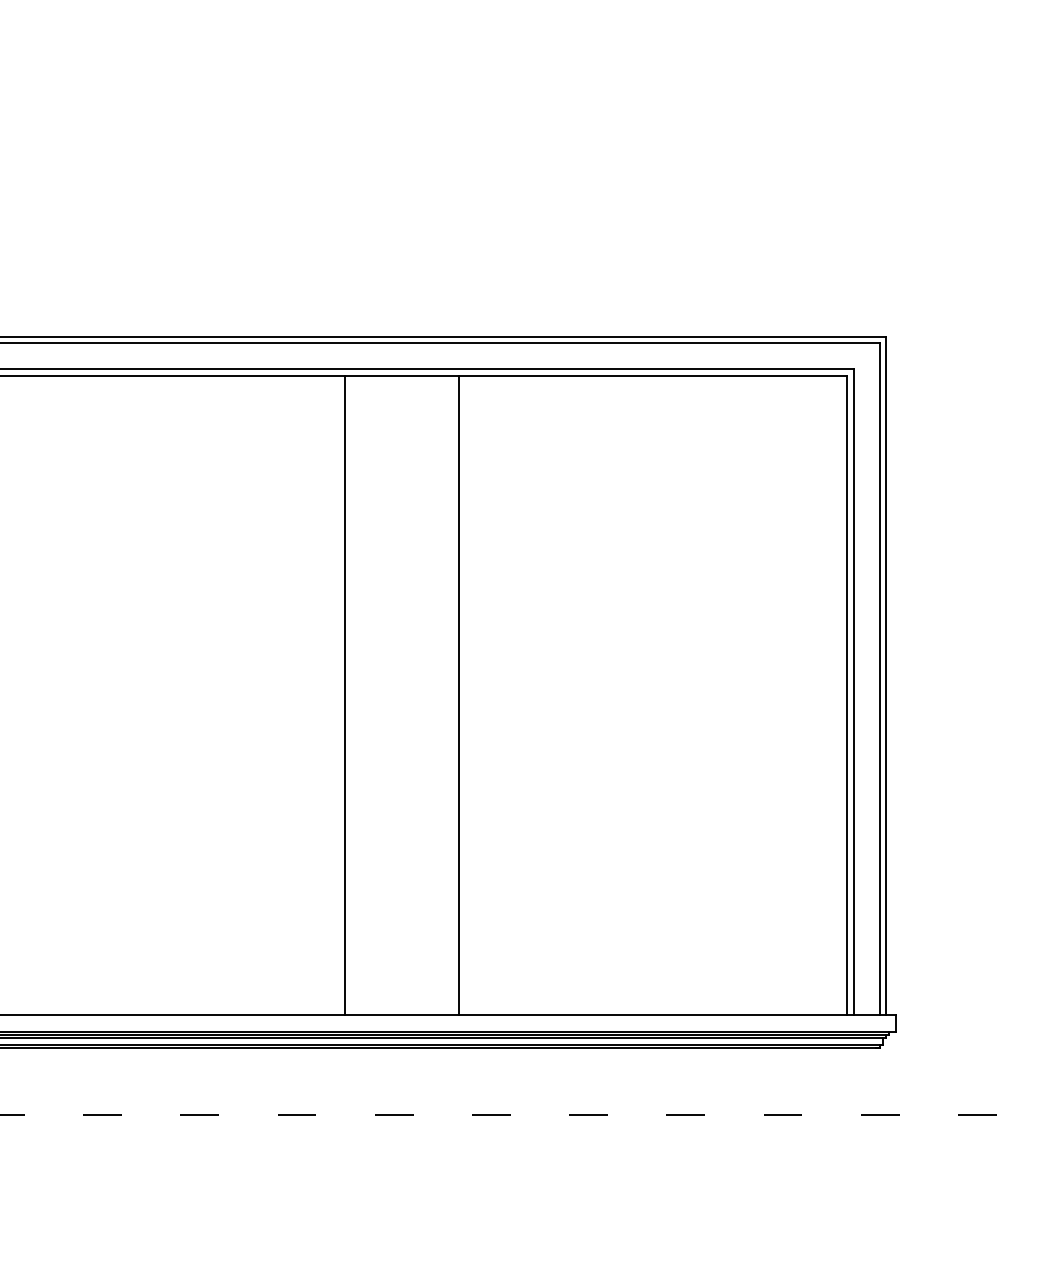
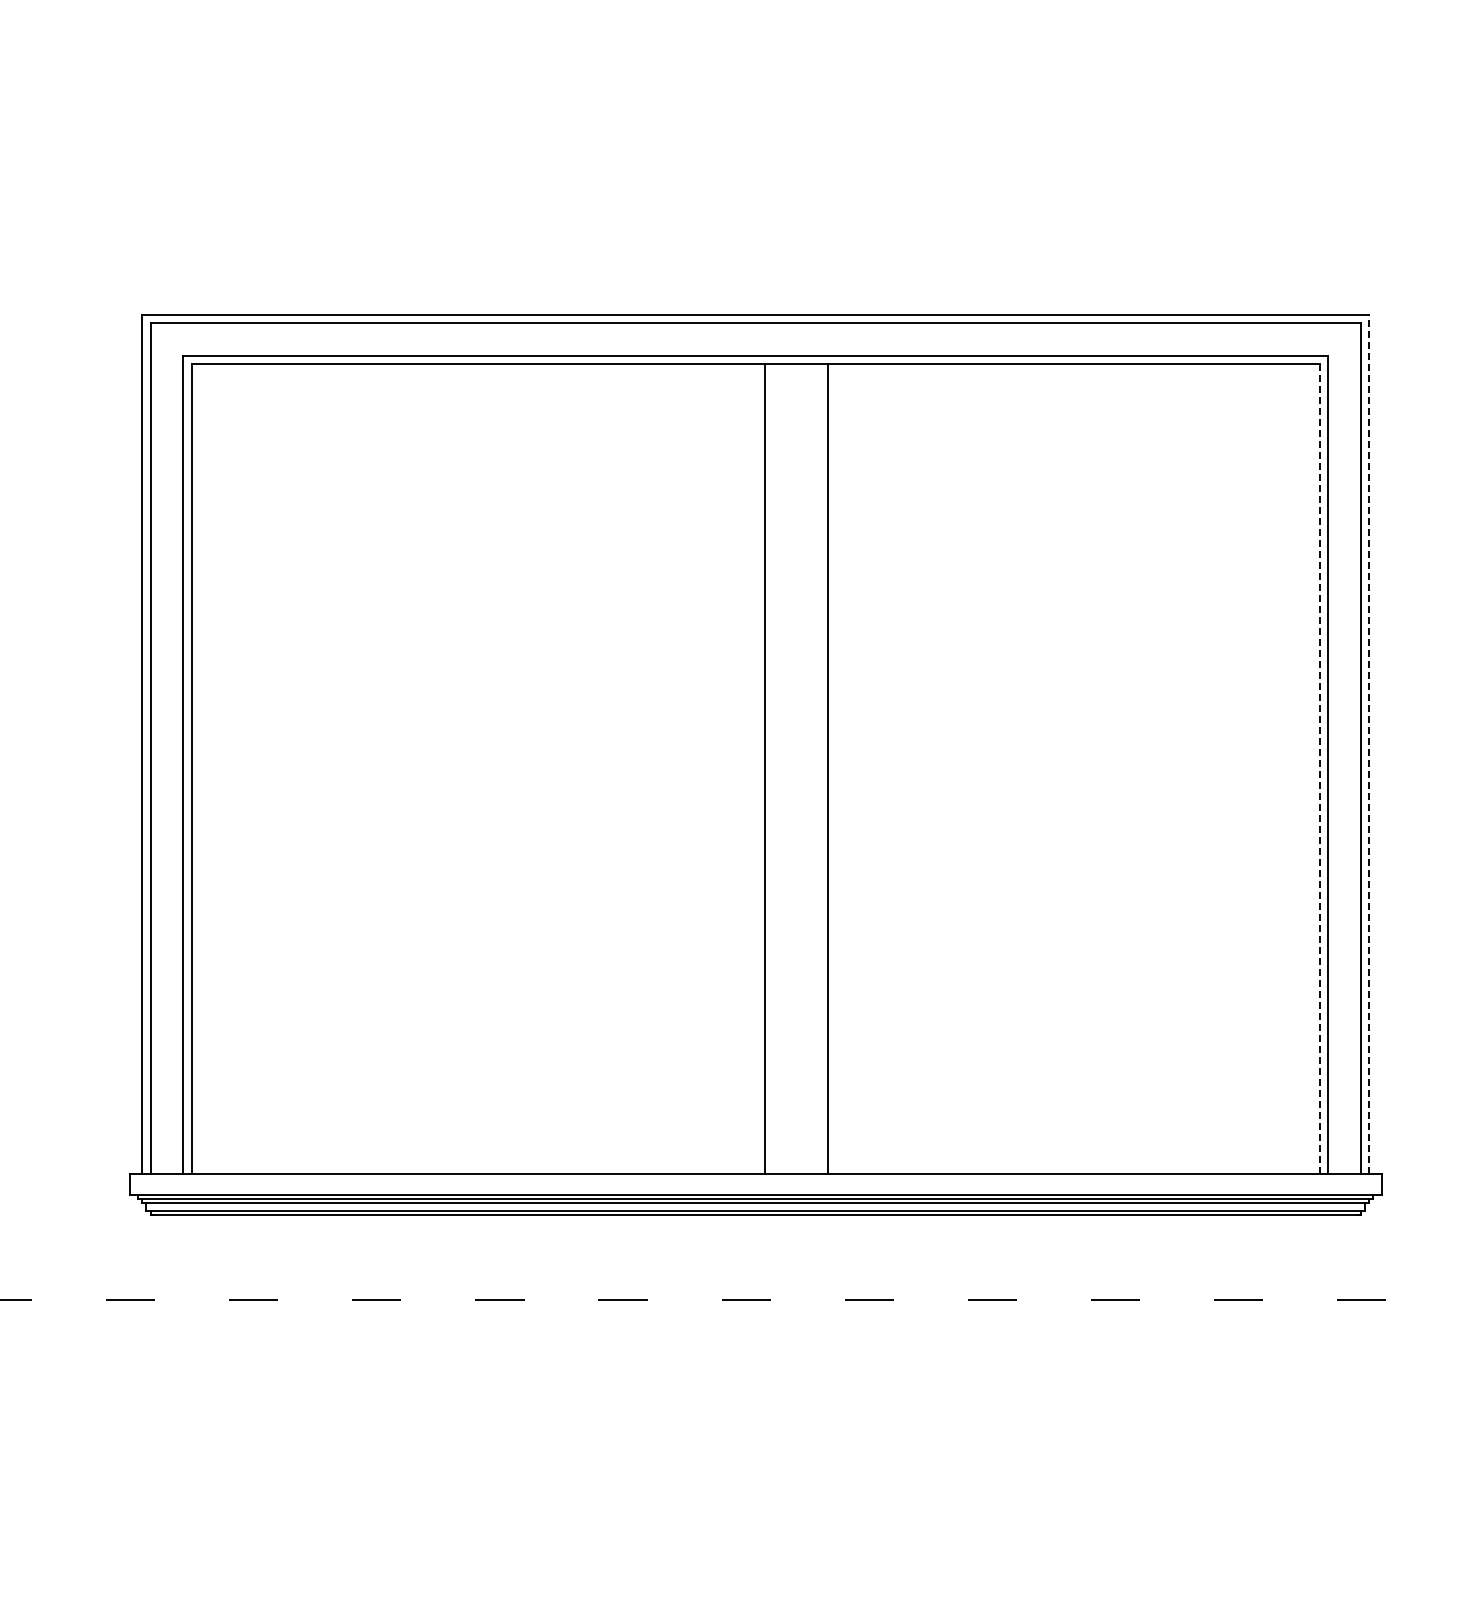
line: (886, 676) -> (1369, 744), solid -> dashed
line: (345, 695) -> (765, 768), moved
line: (847, 695) -> (1320, 769), solid -> dashed

